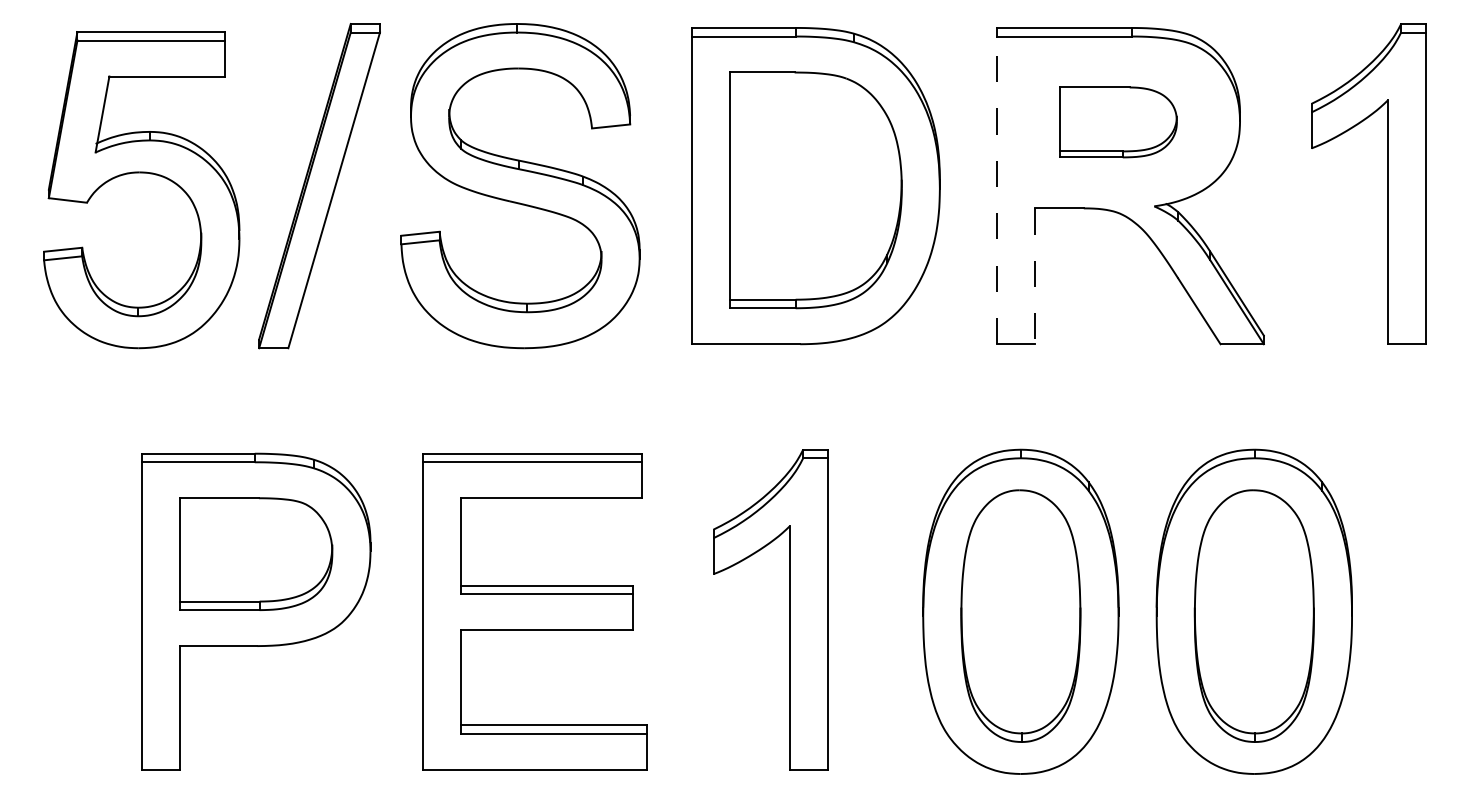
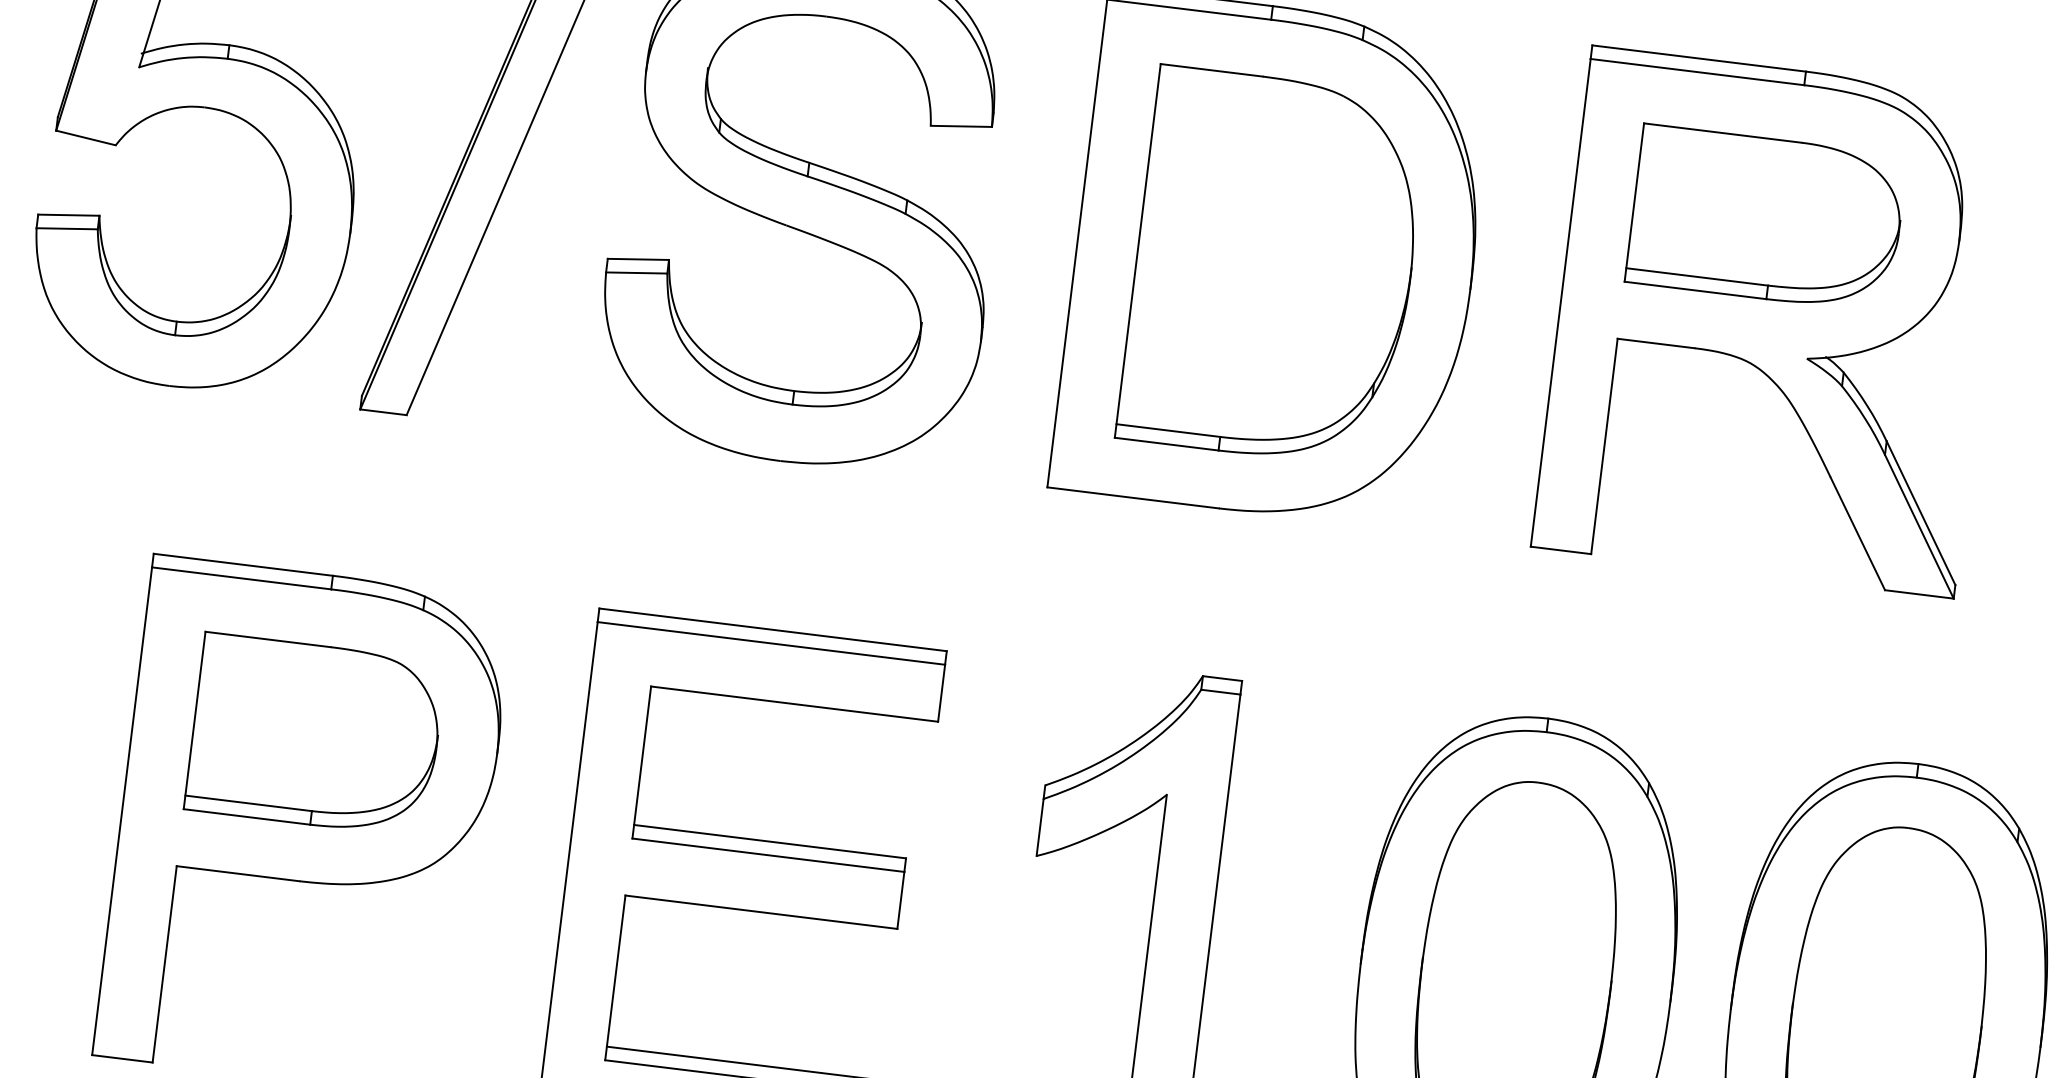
part: (1118, 122) -> (1766, 218), size x1.43
line: (997, 190) -> (1561, 303), dashed -> solid
line: (1035, 276) -> (1604, 446), dashed -> solid

